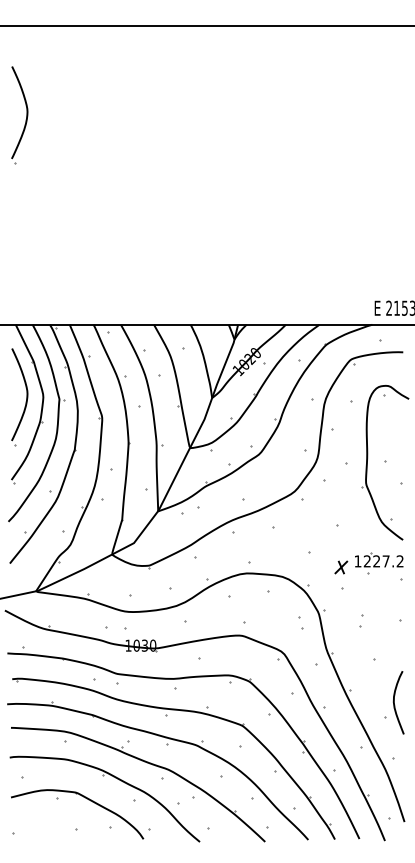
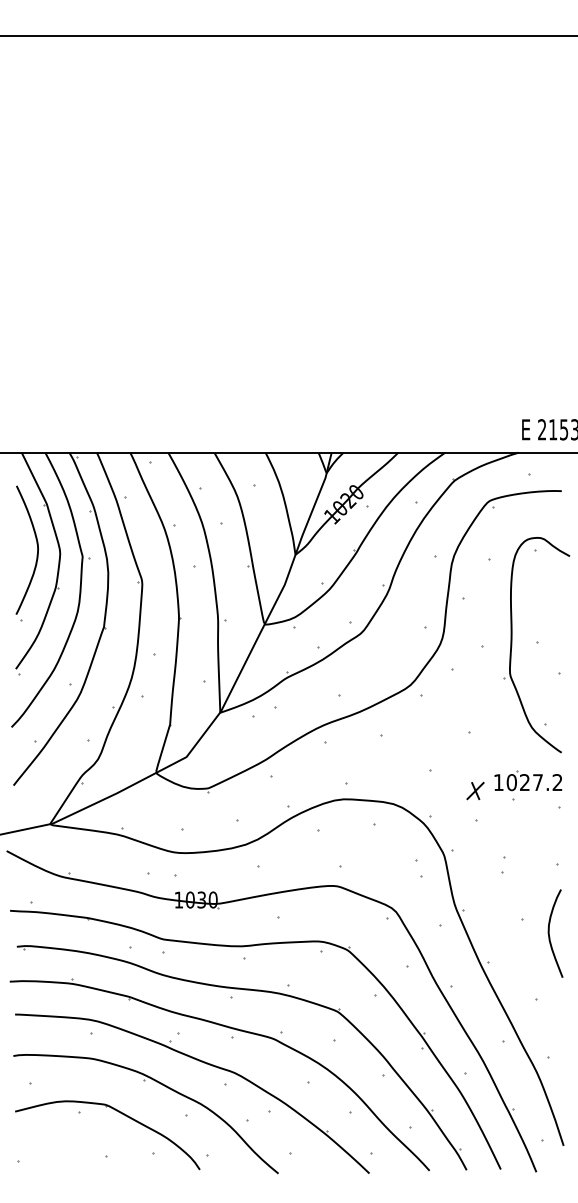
part: (26, 115) -> (36, 161), removed
text: (367, 561) -> (512, 782), 1227.2 -> 1027.2
curve: (394, 702) -> (549, 933), moved

